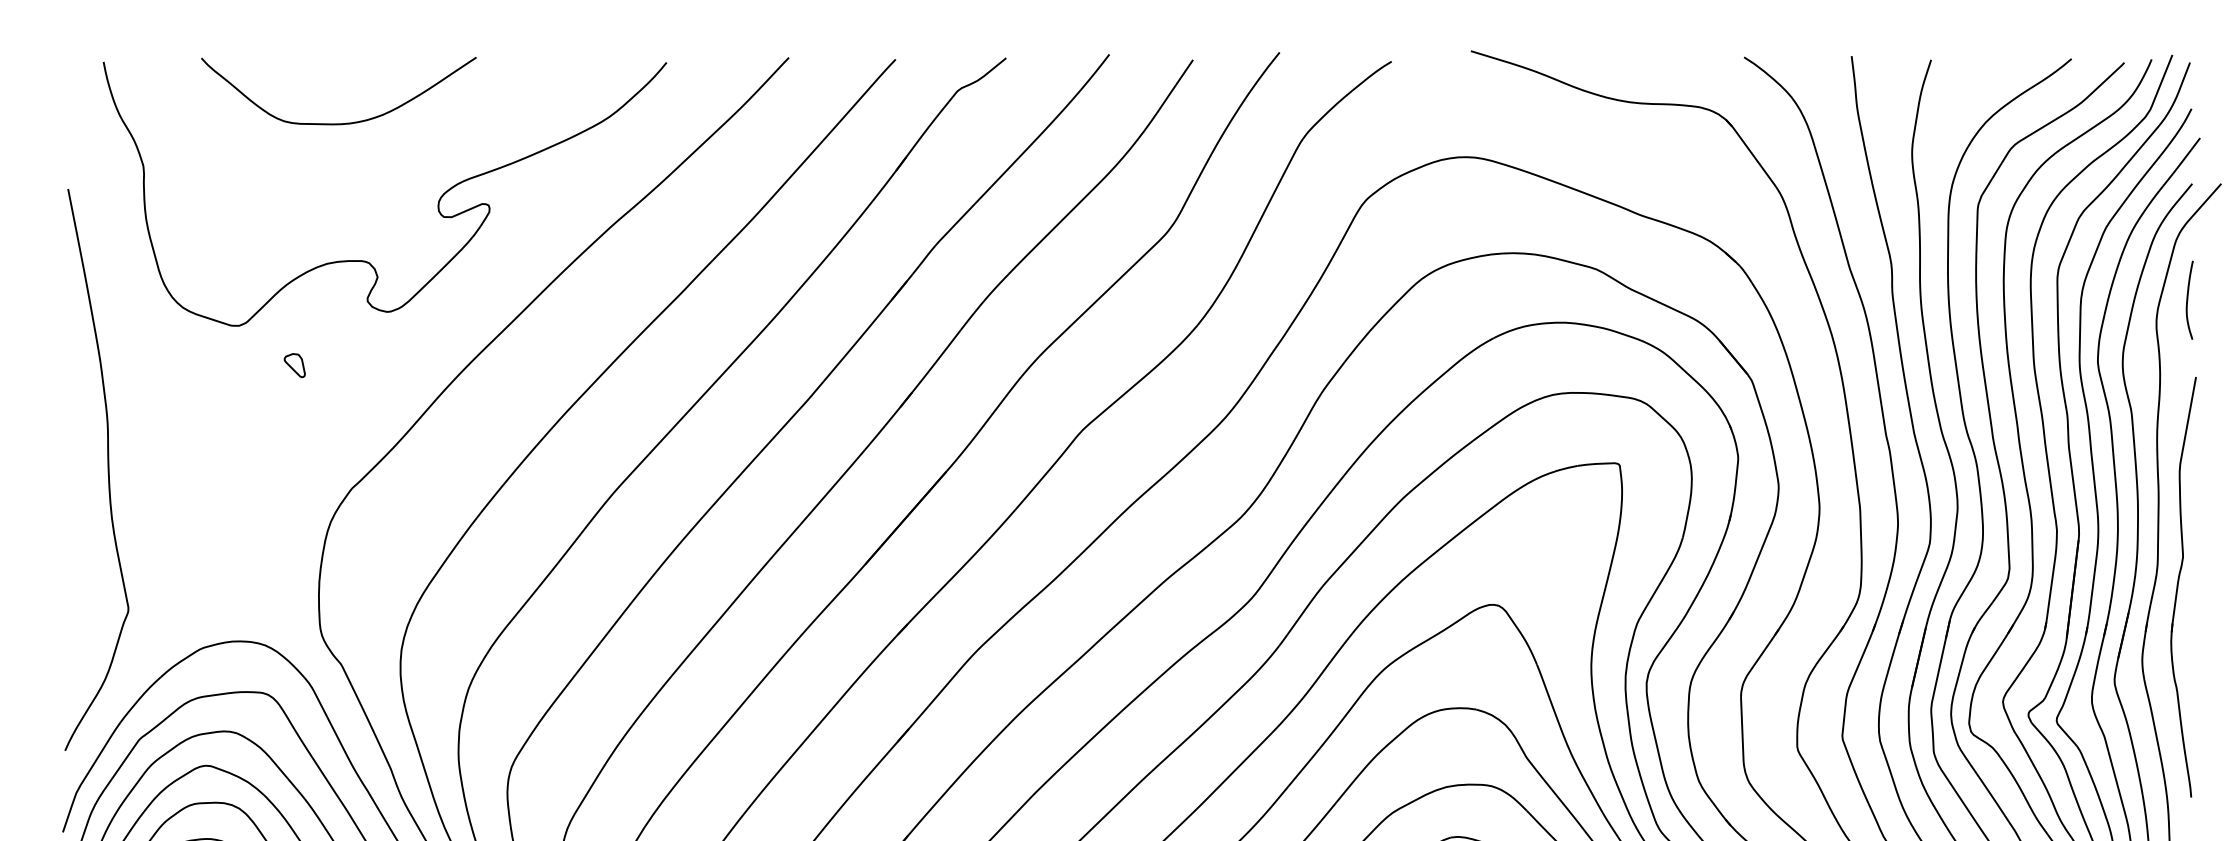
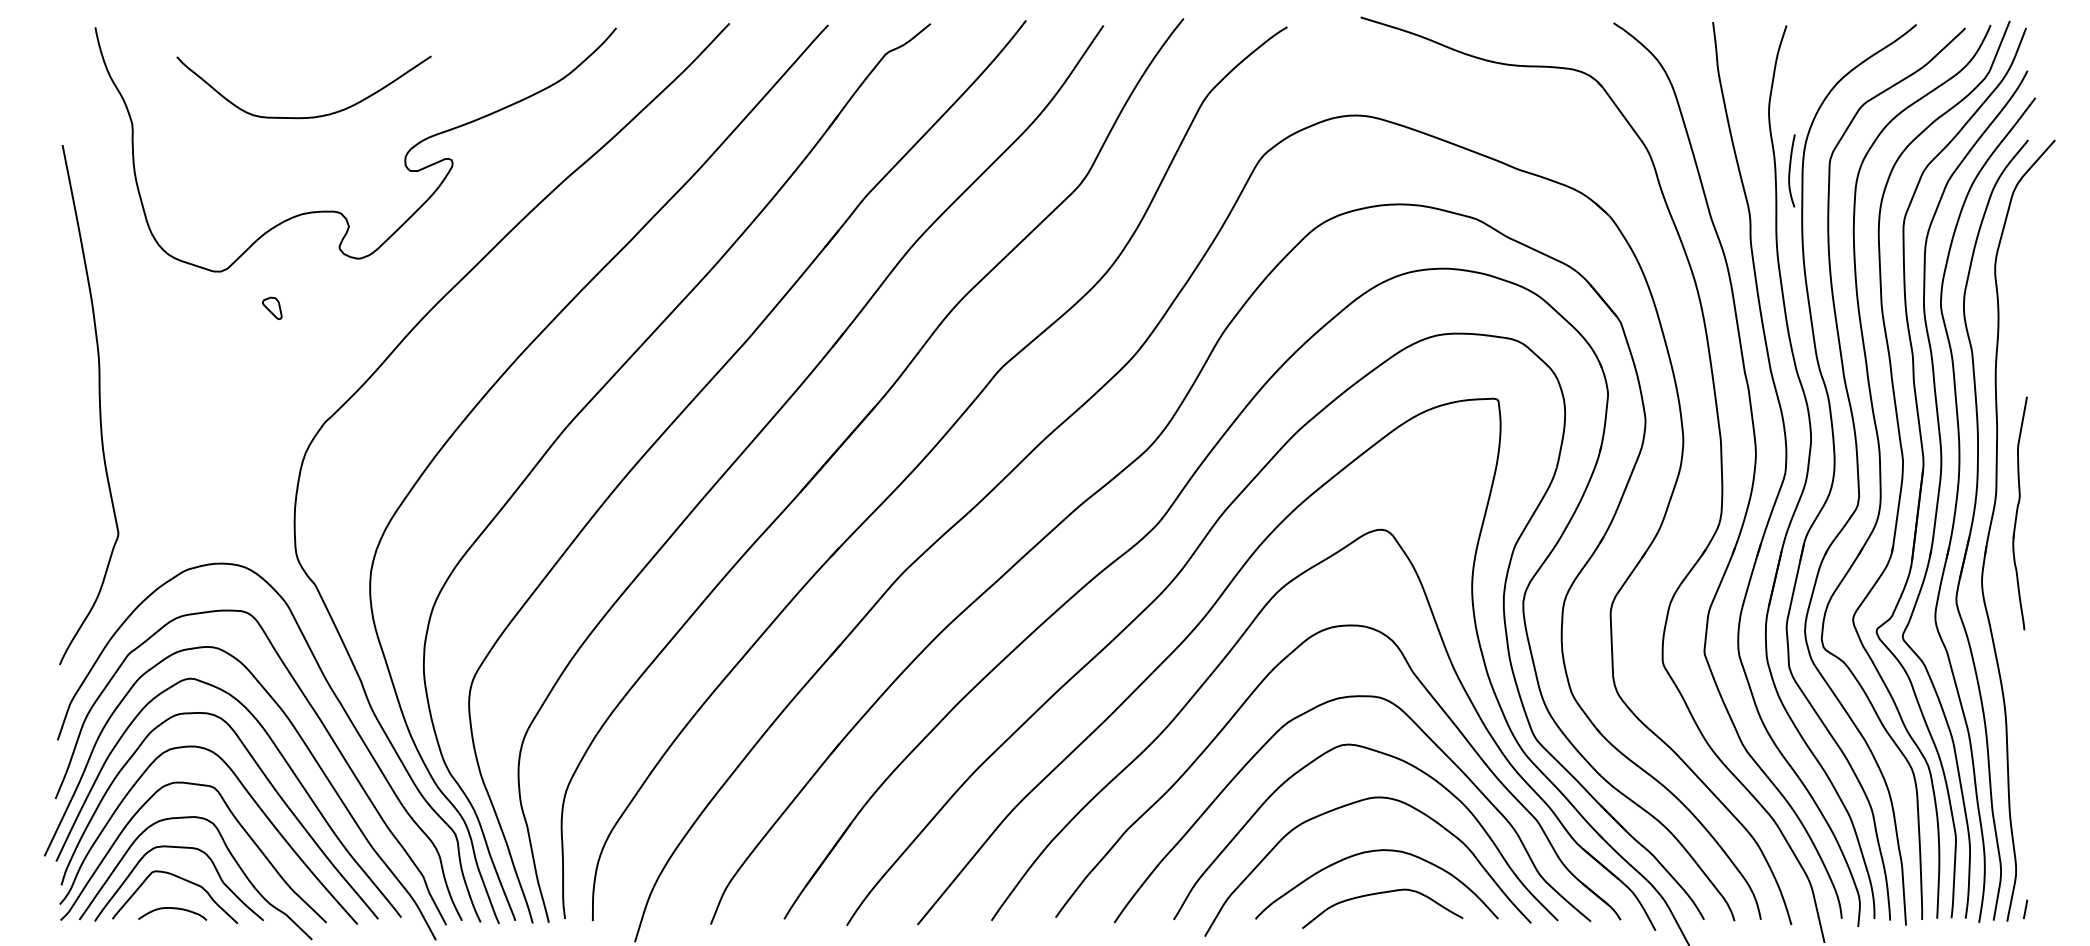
curve: (344, 122) -> (309, 116), moved
curve: (2188, 299) -> (1790, 170), moved
part: (2182, 587) -> (2019, 513), size x0.6

